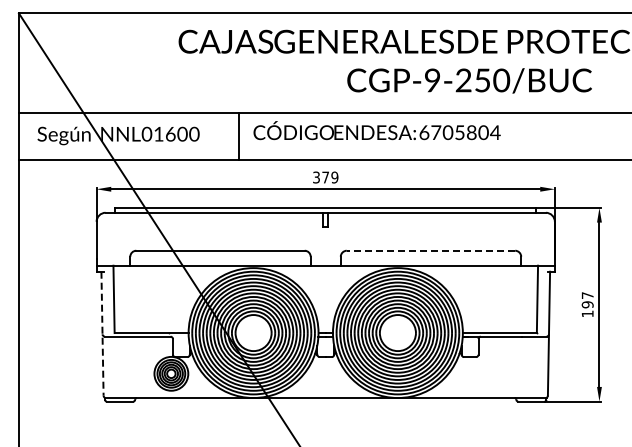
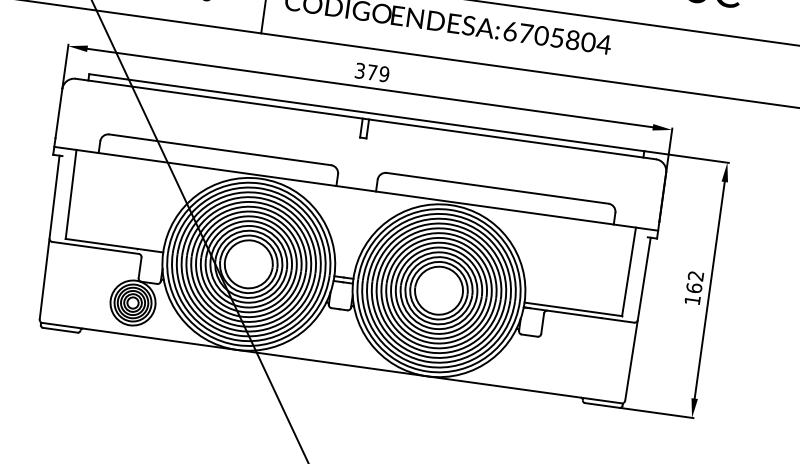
line: (430, 250) -> (497, 187), dashed -> solid
text: (587, 300) -> (694, 282), 197 -> 162
line: (102, 333) -> (49, 237), dashed -> solid

